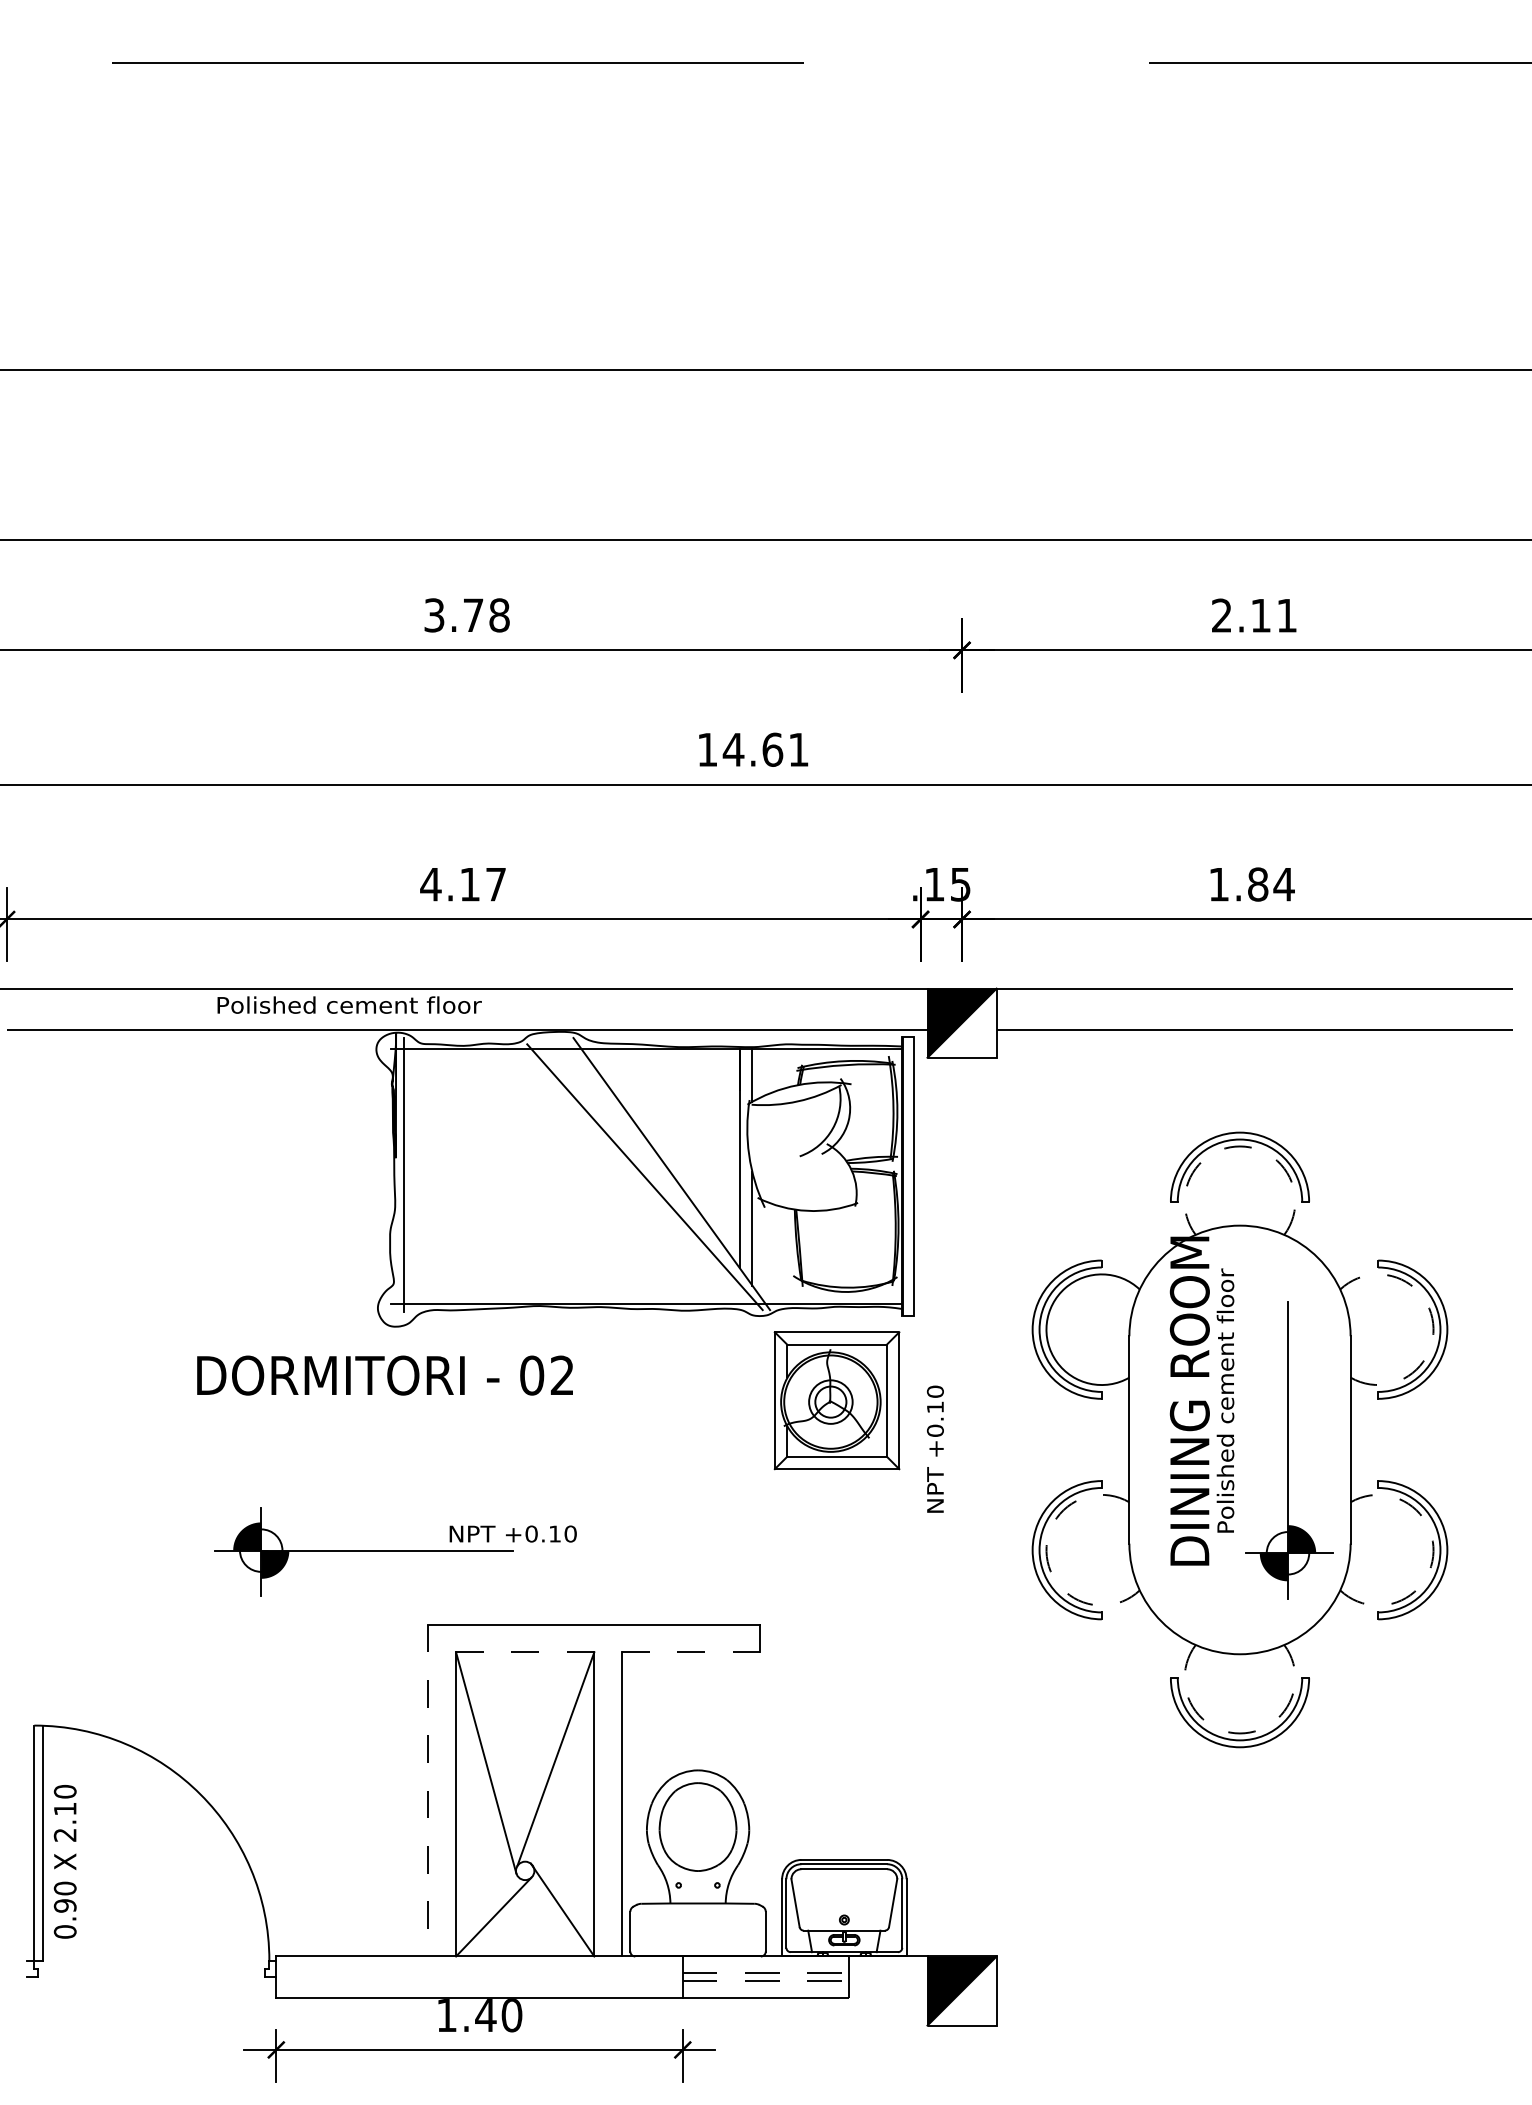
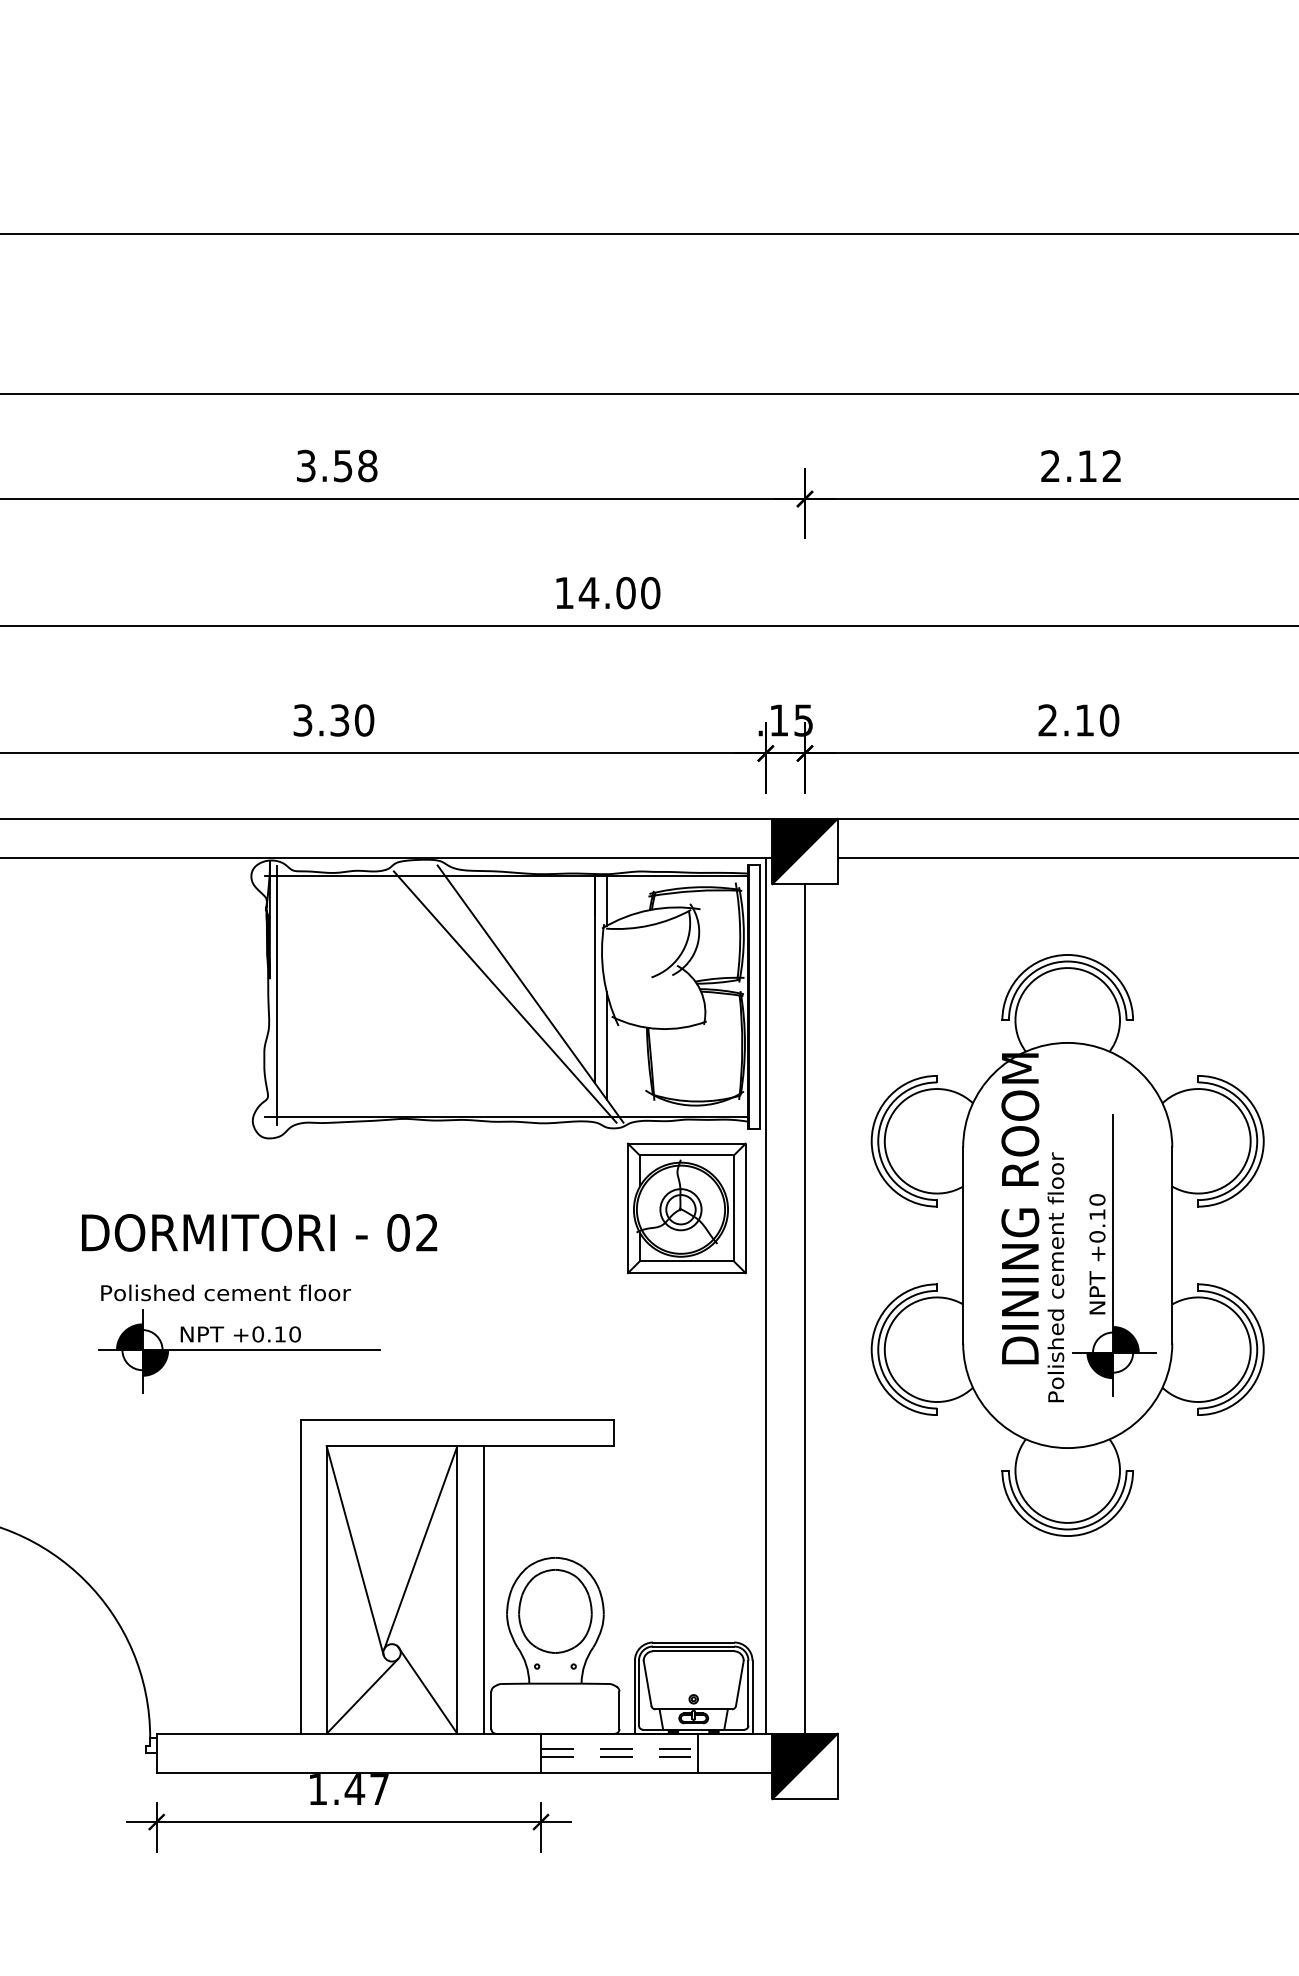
text: (473, 615) -> (343, 466), 3.78 -> 3.58
text: (1286, 615) -> (1111, 466), 2.11 -> 2.12
text: (785, 749) -> (638, 592), 14.61 -> 14.00
text: (463, 884) -> (333, 720), 4.17 -> 3.30
text: (1251, 884) -> (1078, 720), 1.84 -> 2.10
text: (349, 1004) -> (225, 1292), moved
arc: (1240, 1146) -> (1068, 968), dashed -> solid
arc: (1433, 1323) -> (1250, 1135), dashed -> solid
text: (384, 1375) -> (259, 1232), moved
text: (1225, 1400) -> (1055, 1277), moved
text: (935, 1448) -> (1097, 1253), moved
line: (920, 1493) -> (765, 1296), added
line: (962, 1506) -> (805, 1308), added
text: (512, 1533) -> (240, 1333), moved
arc: (1046, 1556) -> (884, 1355), dashed -> solid
arc: (1433, 1556) -> (1250, 1355), dashed -> solid
line: (608, 1652) -> (470, 1446), dashed -> solid
arc: (1240, 1733) -> (1068, 1522), dashed -> solid
line: (428, 1790) -> (300, 1576), dashed -> solid
line: (887, 1997) -> (734, 1772), added
text: (511, 2015) -> (379, 1789), 1.40 -> 1.47

